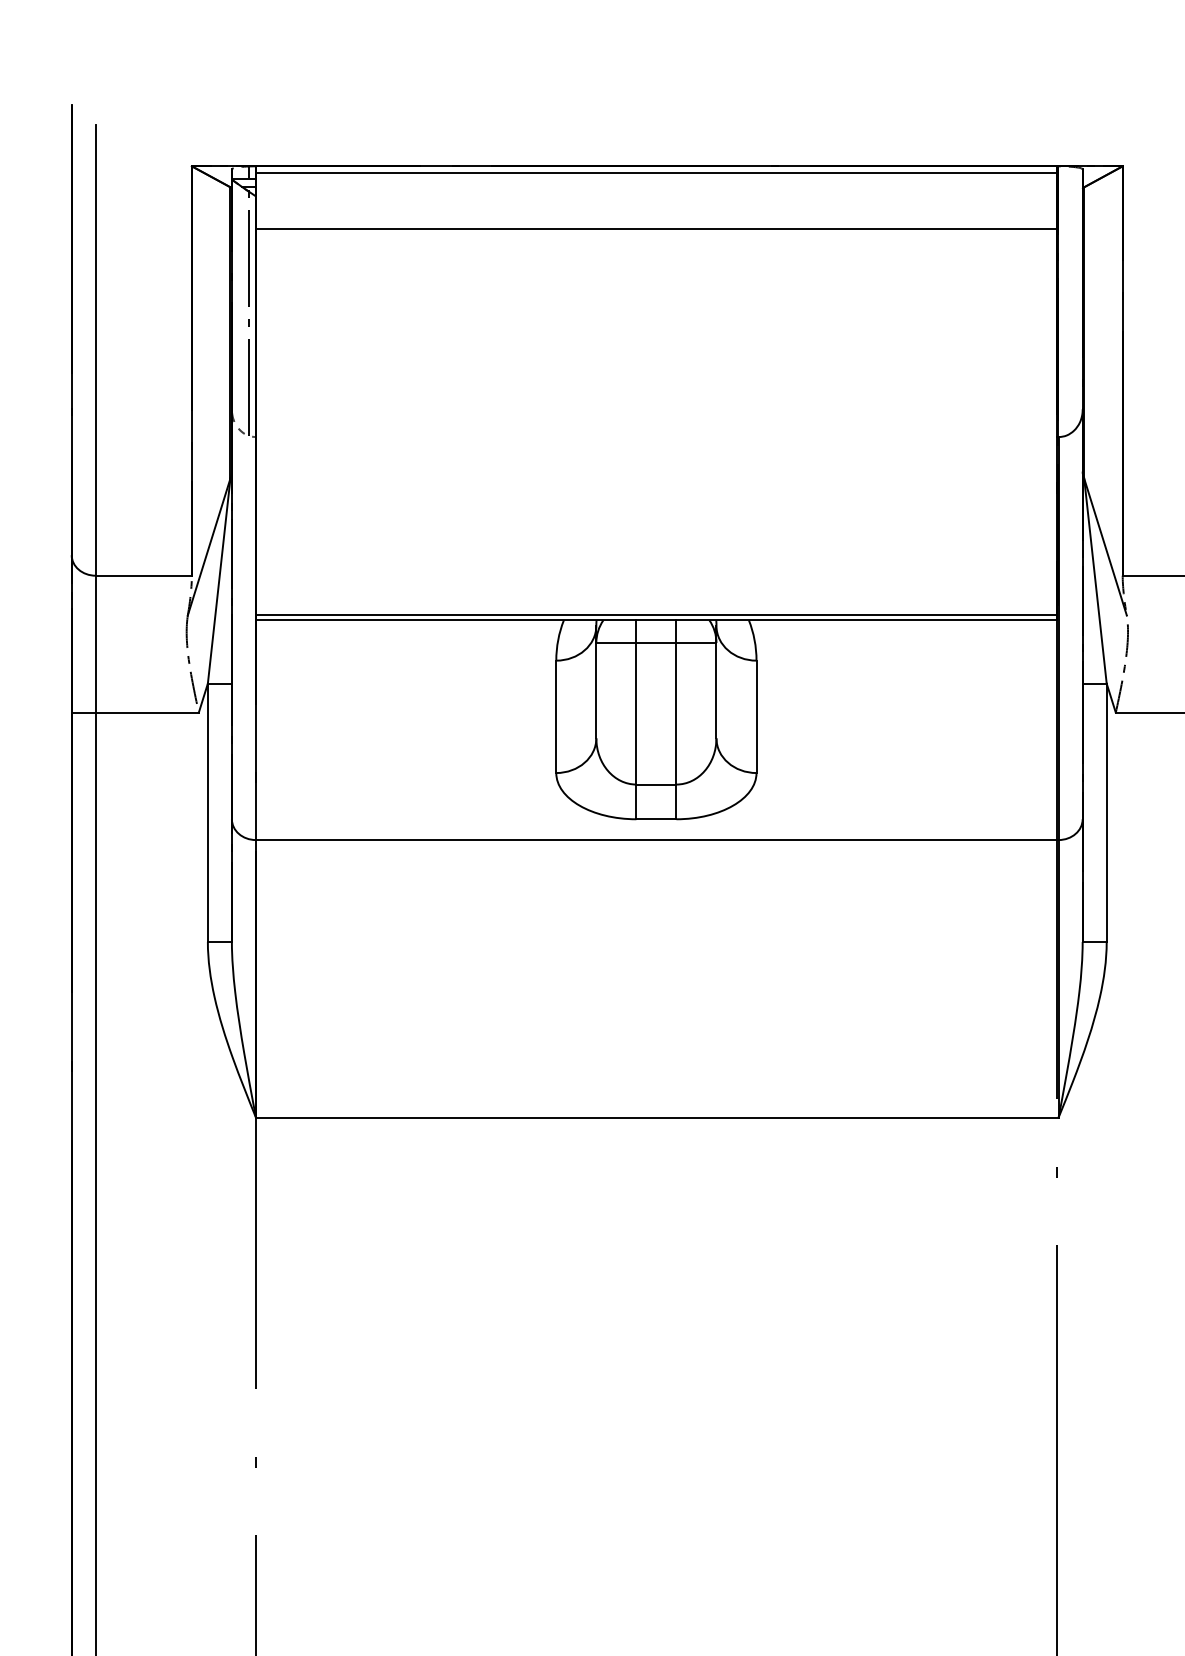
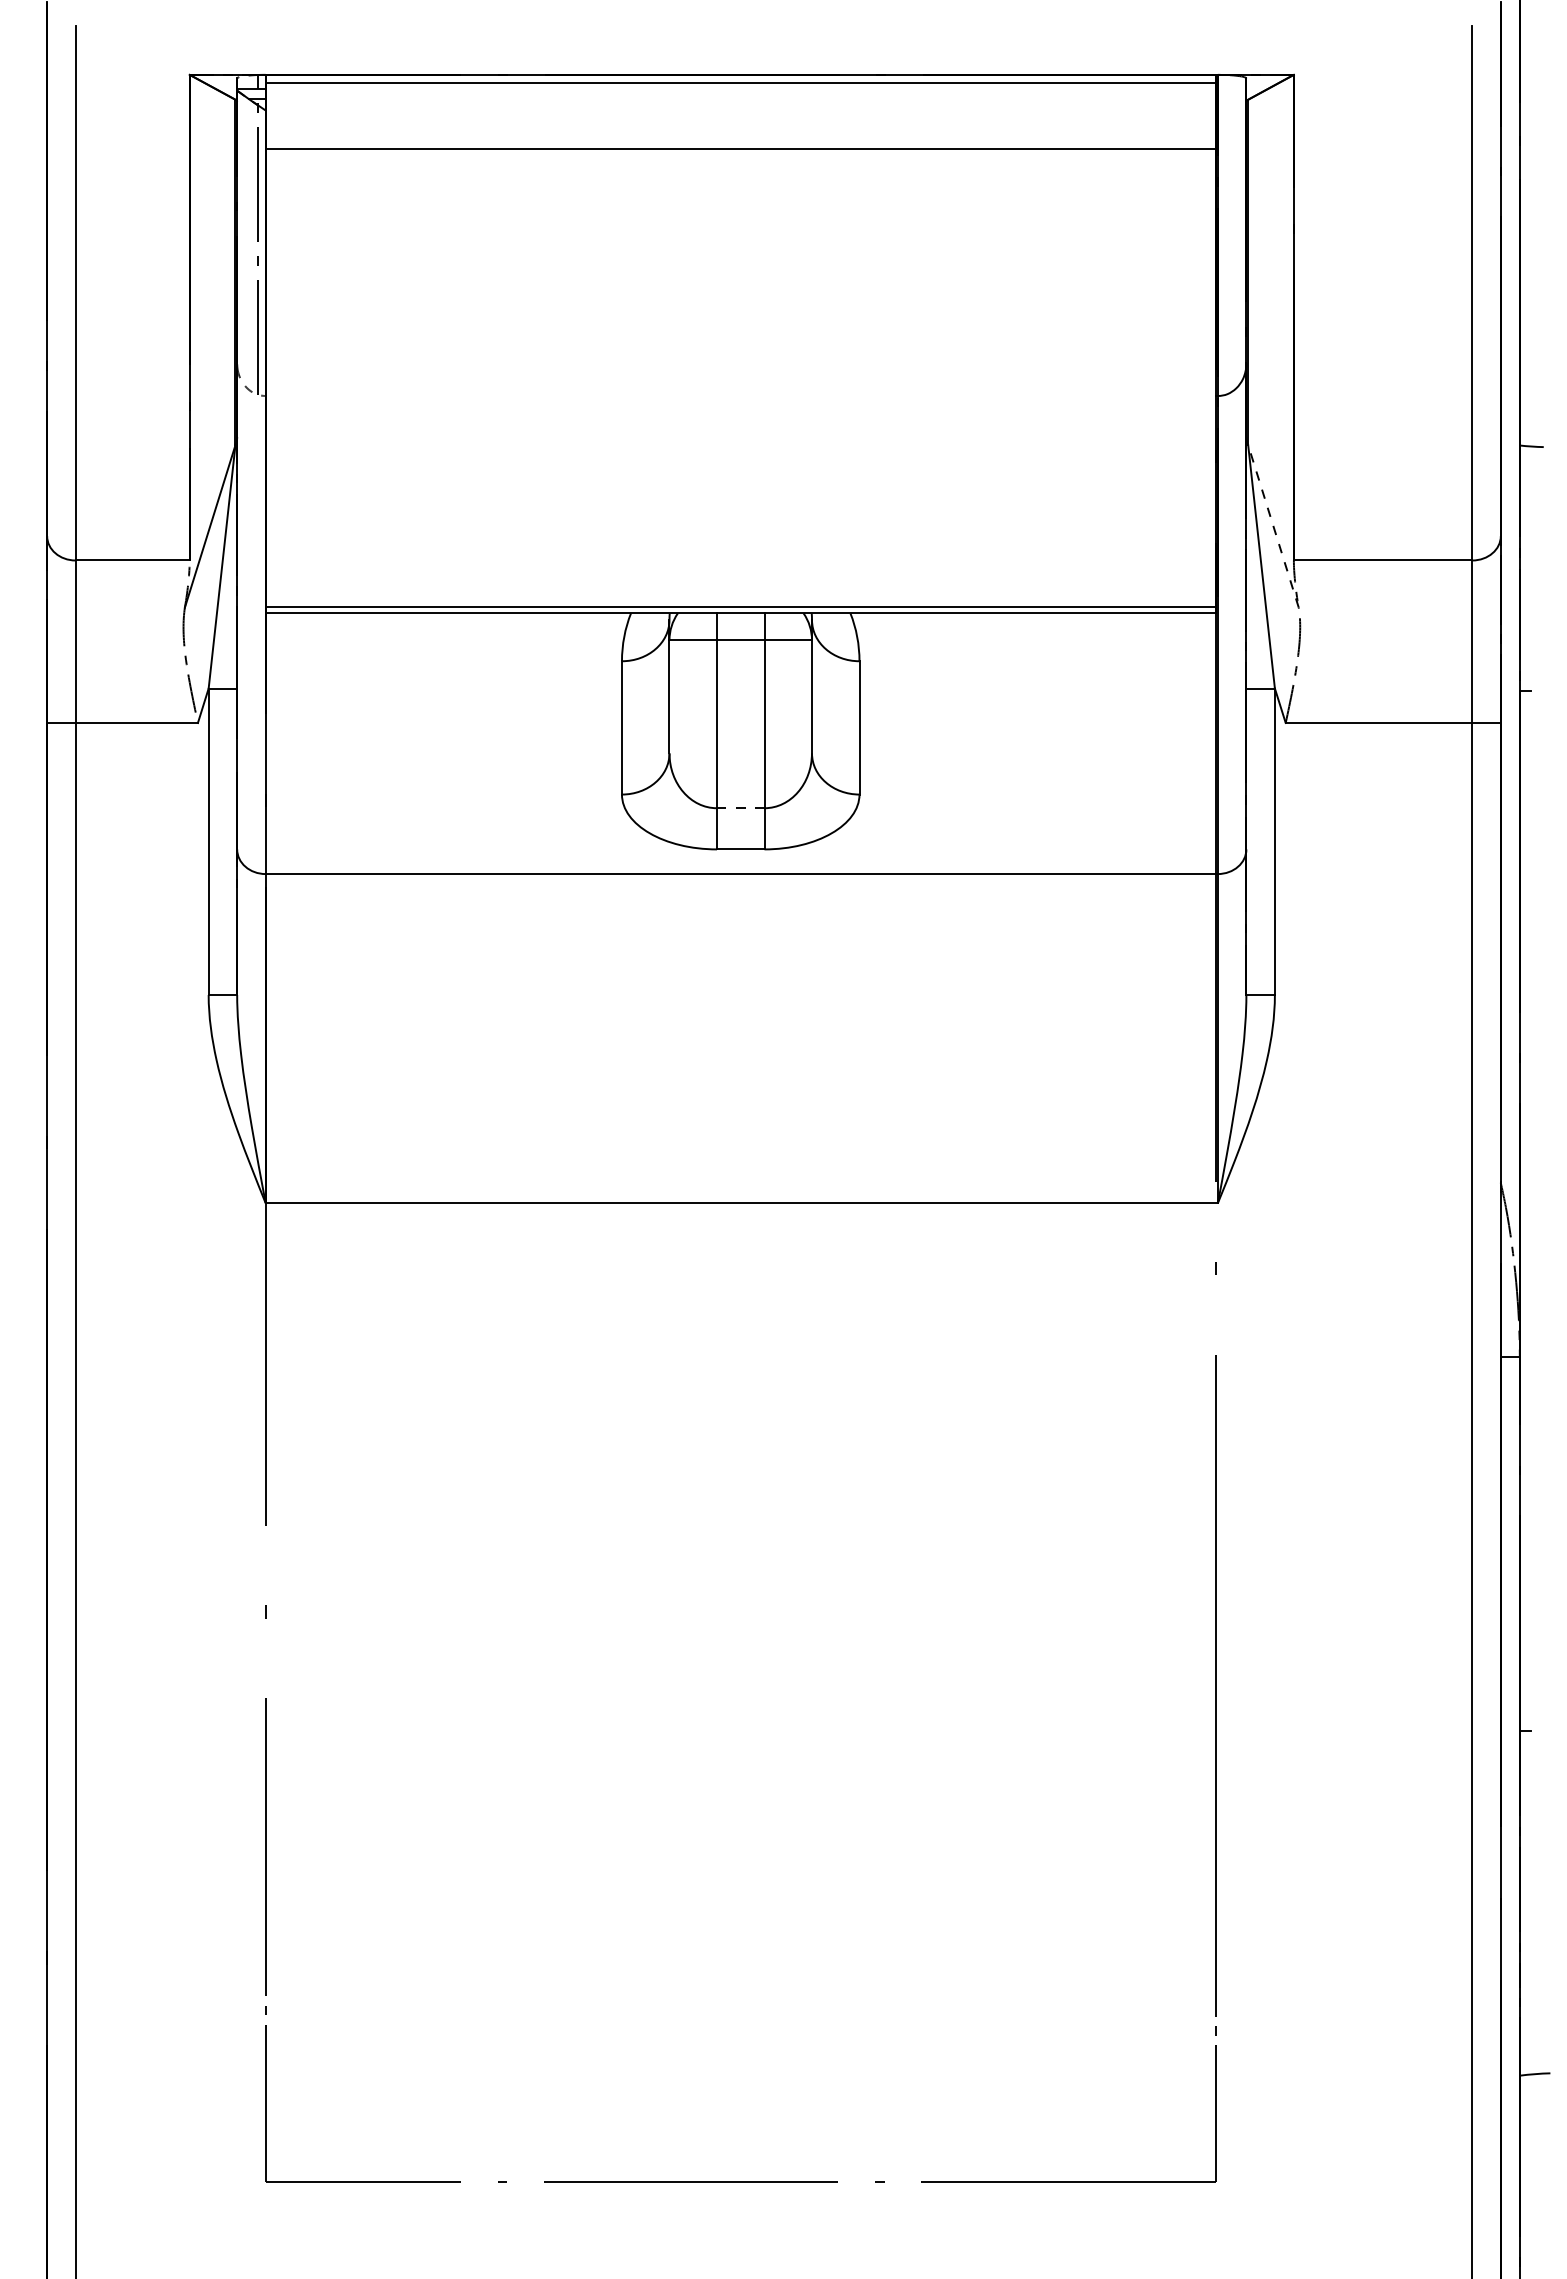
line: (1105, 546) -> (1273, 525), solid -> dashed
line: (656, 784) -> (740, 808), solid -> dashed

